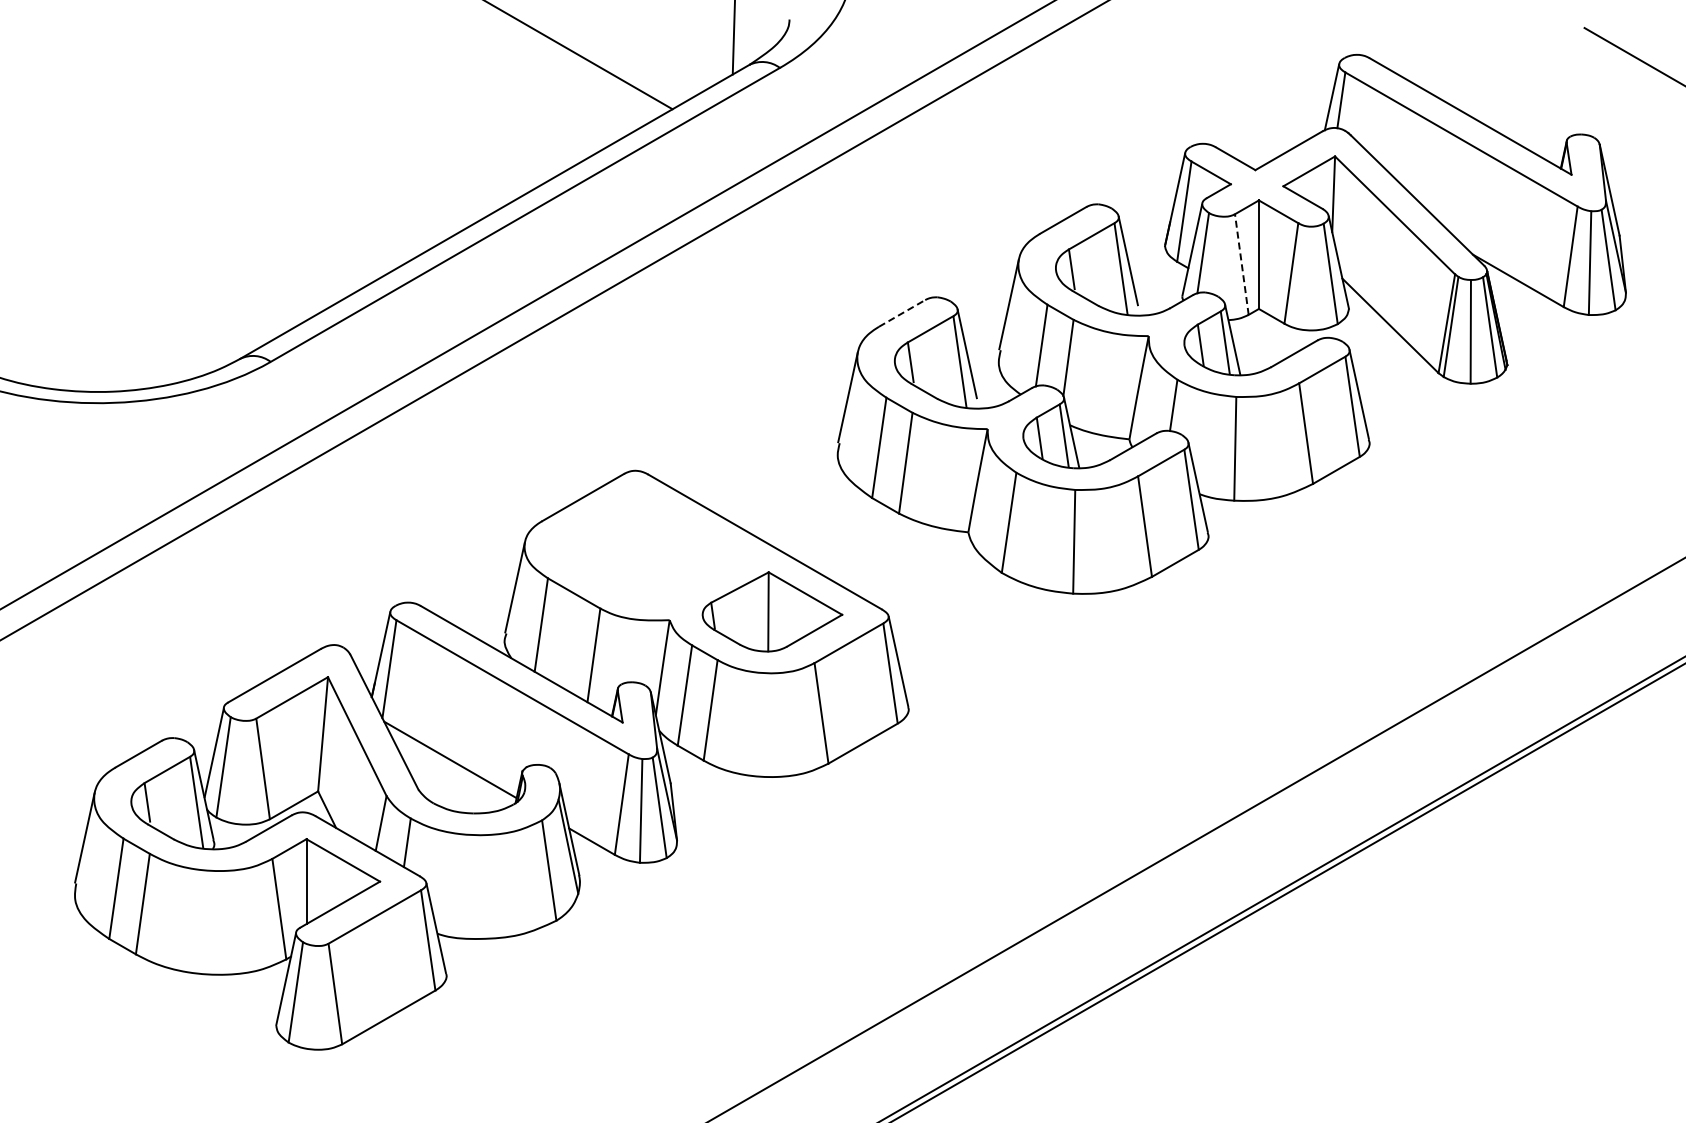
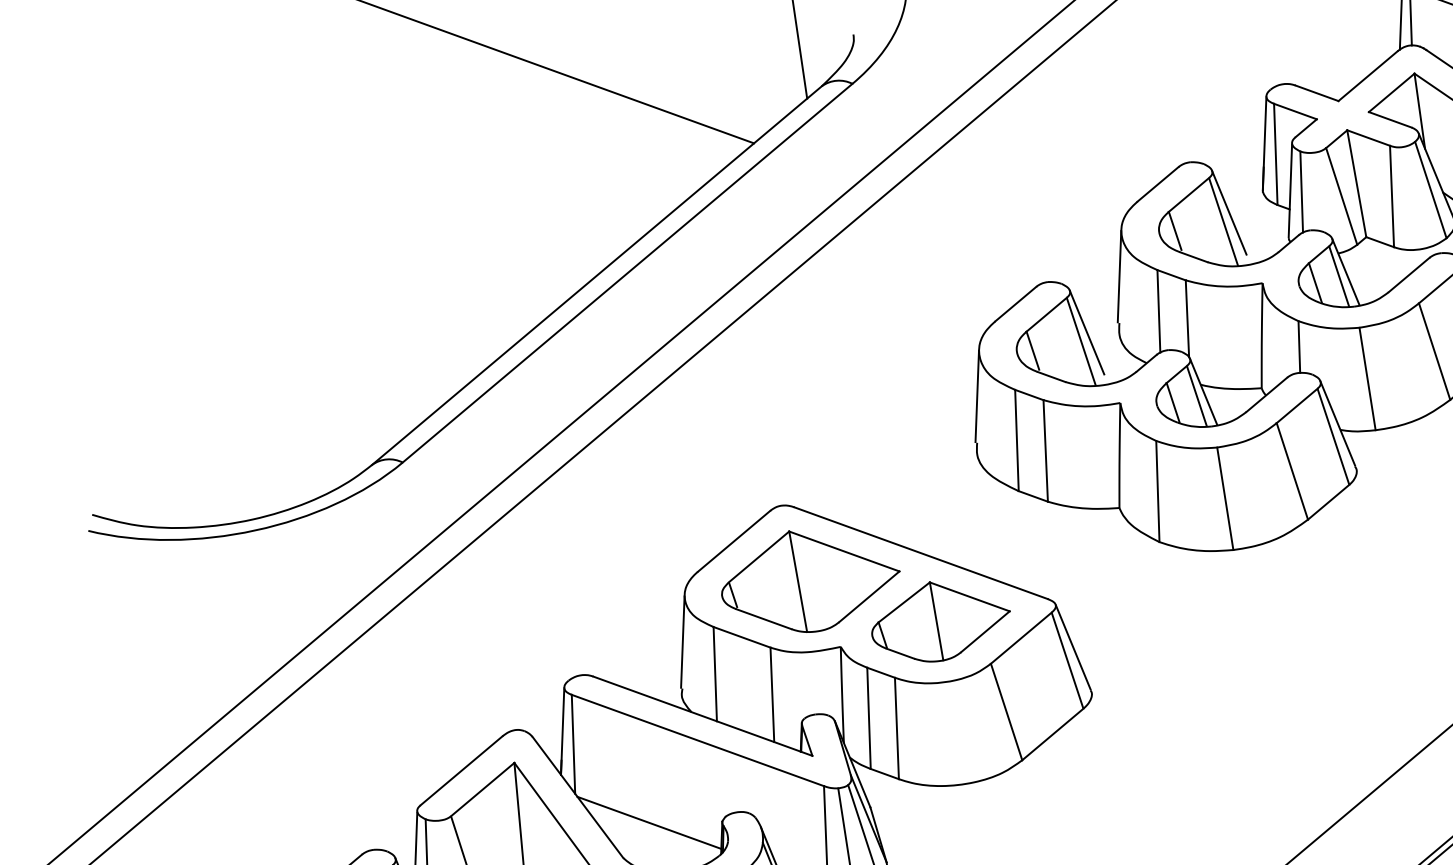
line: (1241, 264) -> (1341, 196), dashed -> solid
line: (902, 313) -> (1016, 304), dashed -> solid
part: (651, 548) -> (810, 579), added

